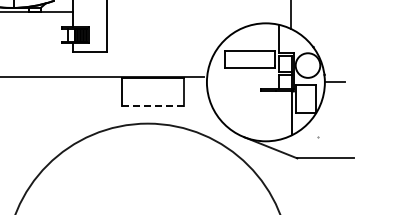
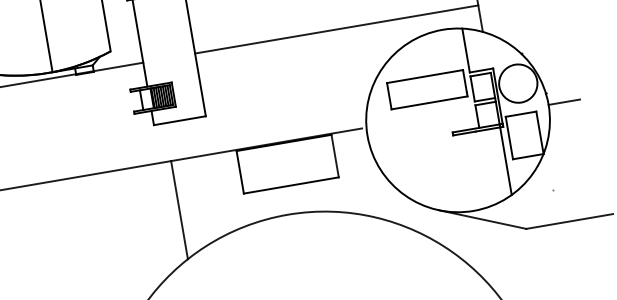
line: (198, 11) -> (335, 29), added
line: (153, 105) -> (291, 185), dashed -> solid
line: (79, 108) -> (178, 209), added

